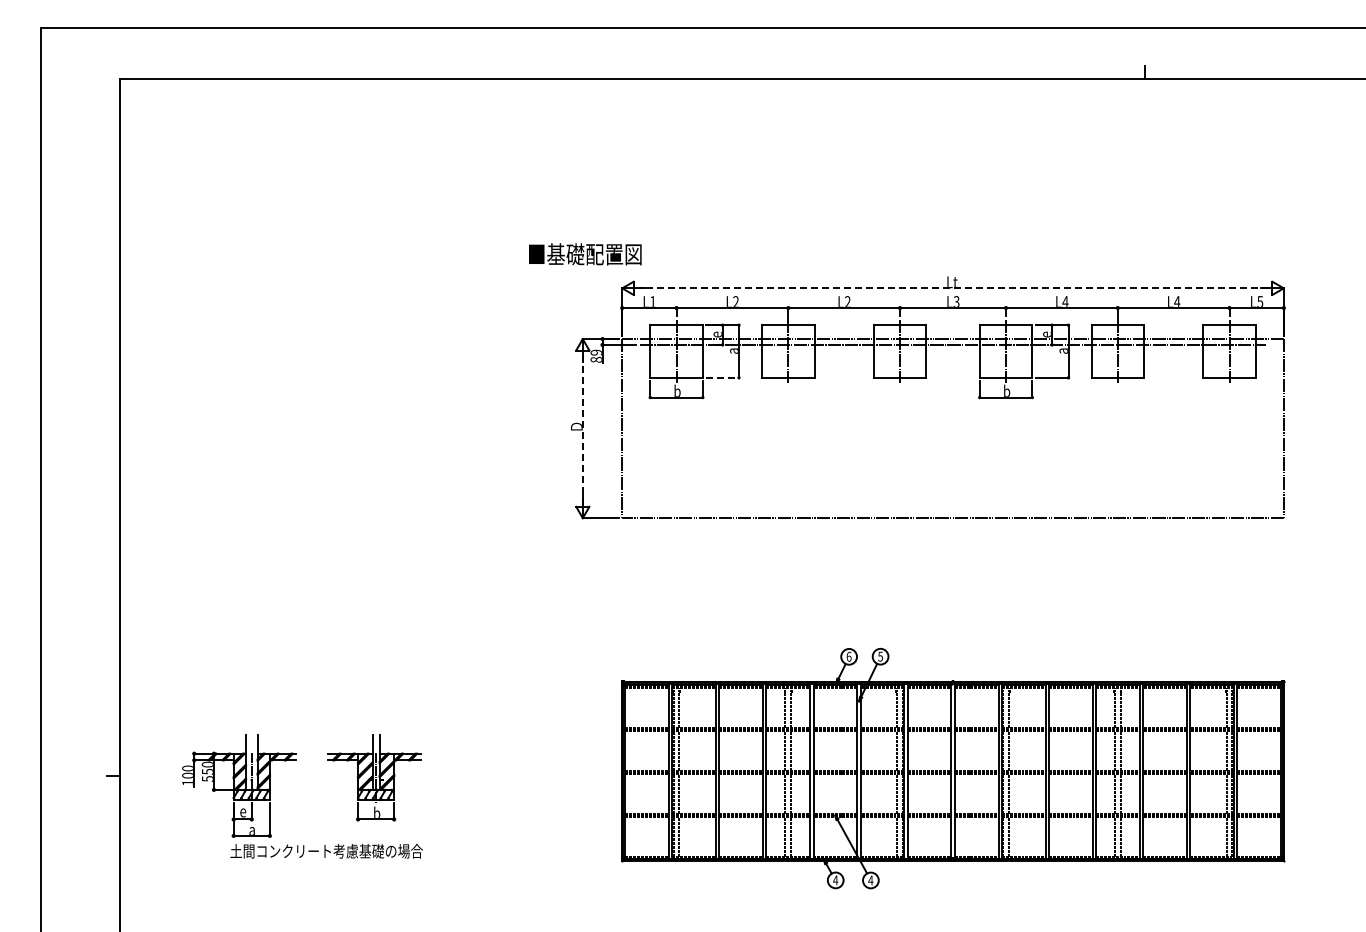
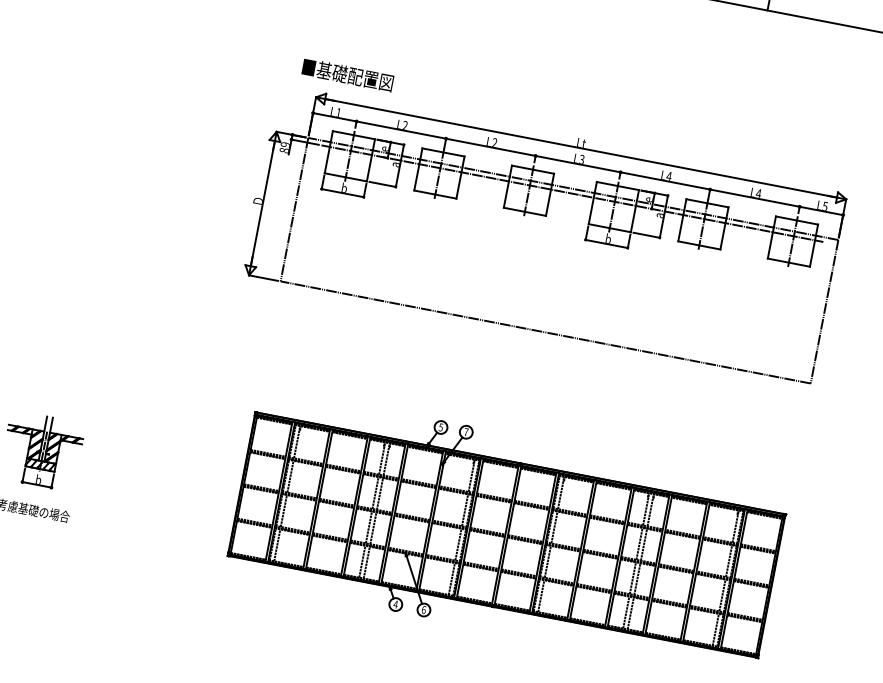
text: (585, 254) -> (347, 75), moved
line: (953, 288) -> (581, 148), dashed -> solid
line: (723, 377) -> (383, 184), dashed -> solid
line: (582, 428) -> (262, 203), dashed -> solid
text: (848, 656) -> (440, 427), 6 -> 5
text: (880, 656) -> (466, 432), 5 -> 7
text: (870, 880) -> (423, 610), 4 -> 6

